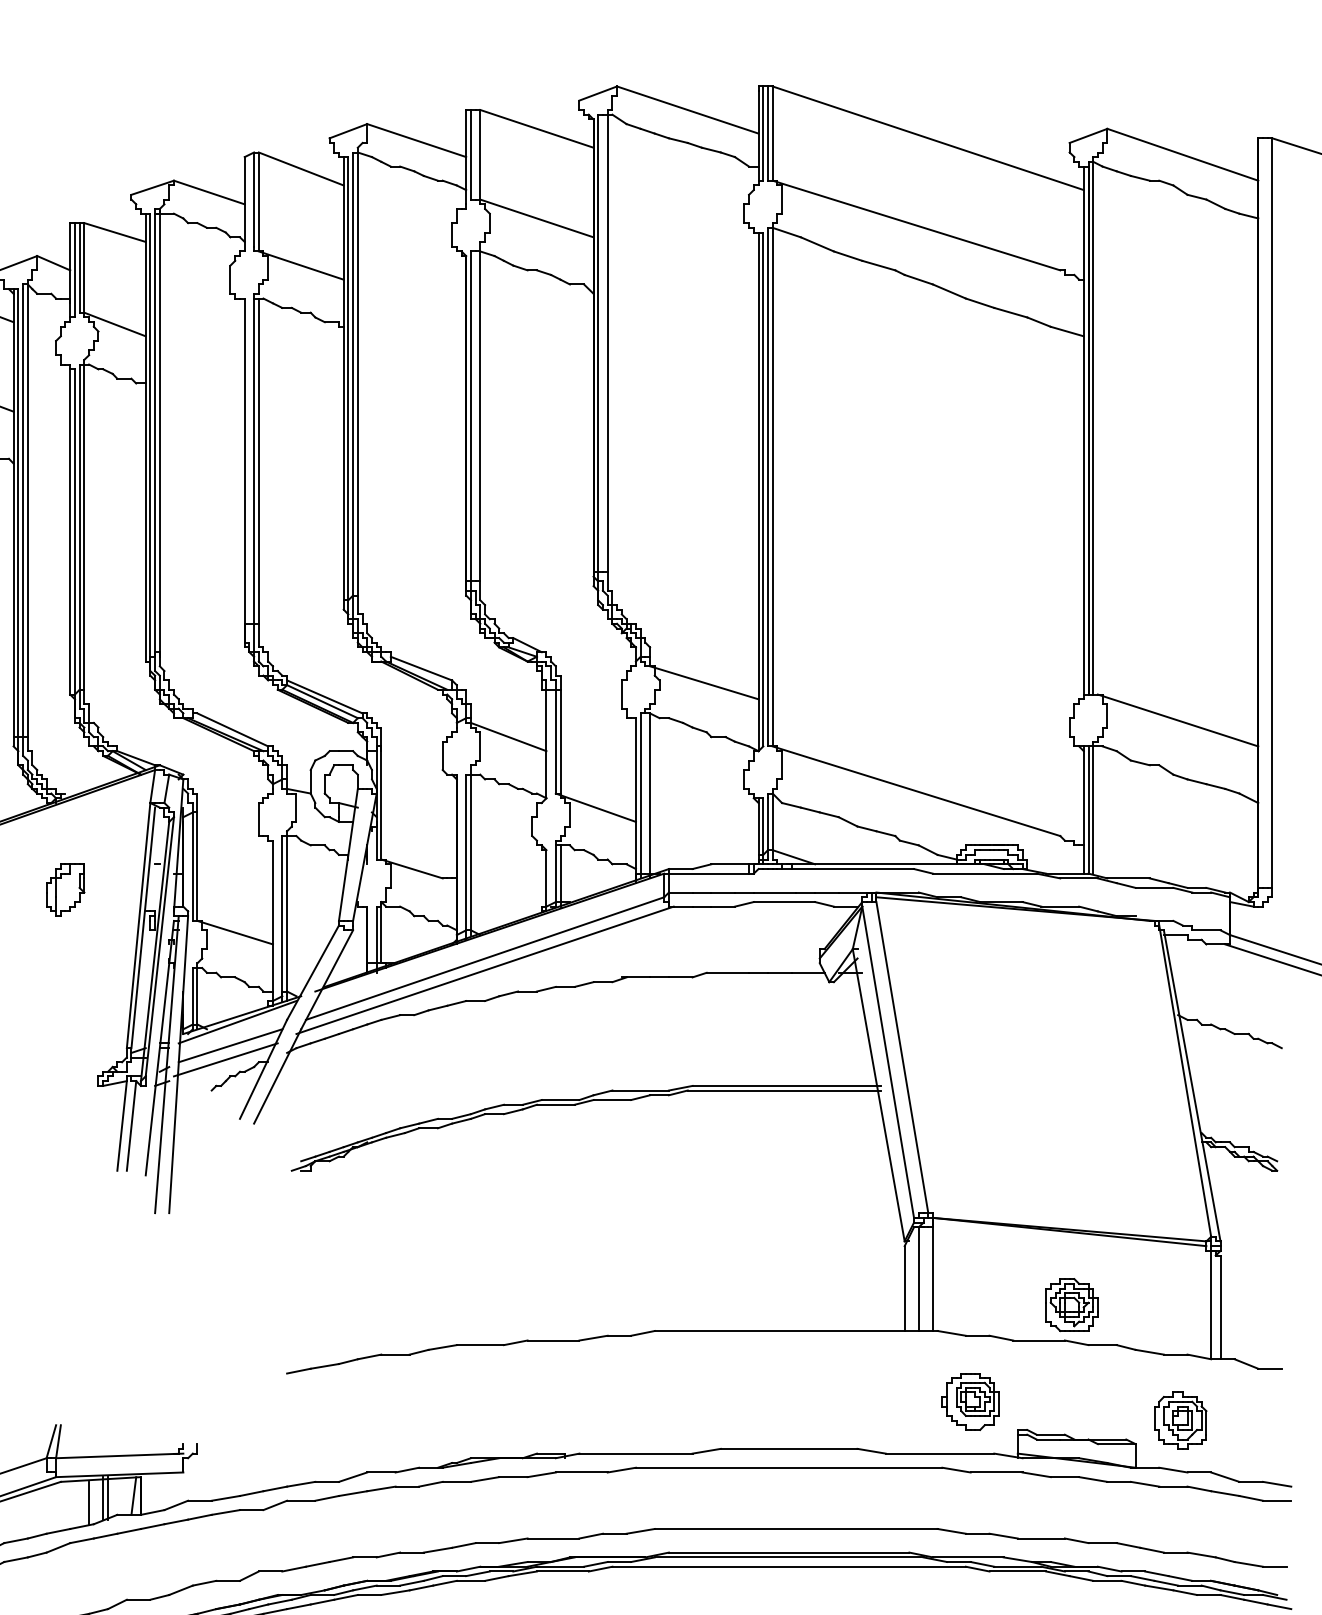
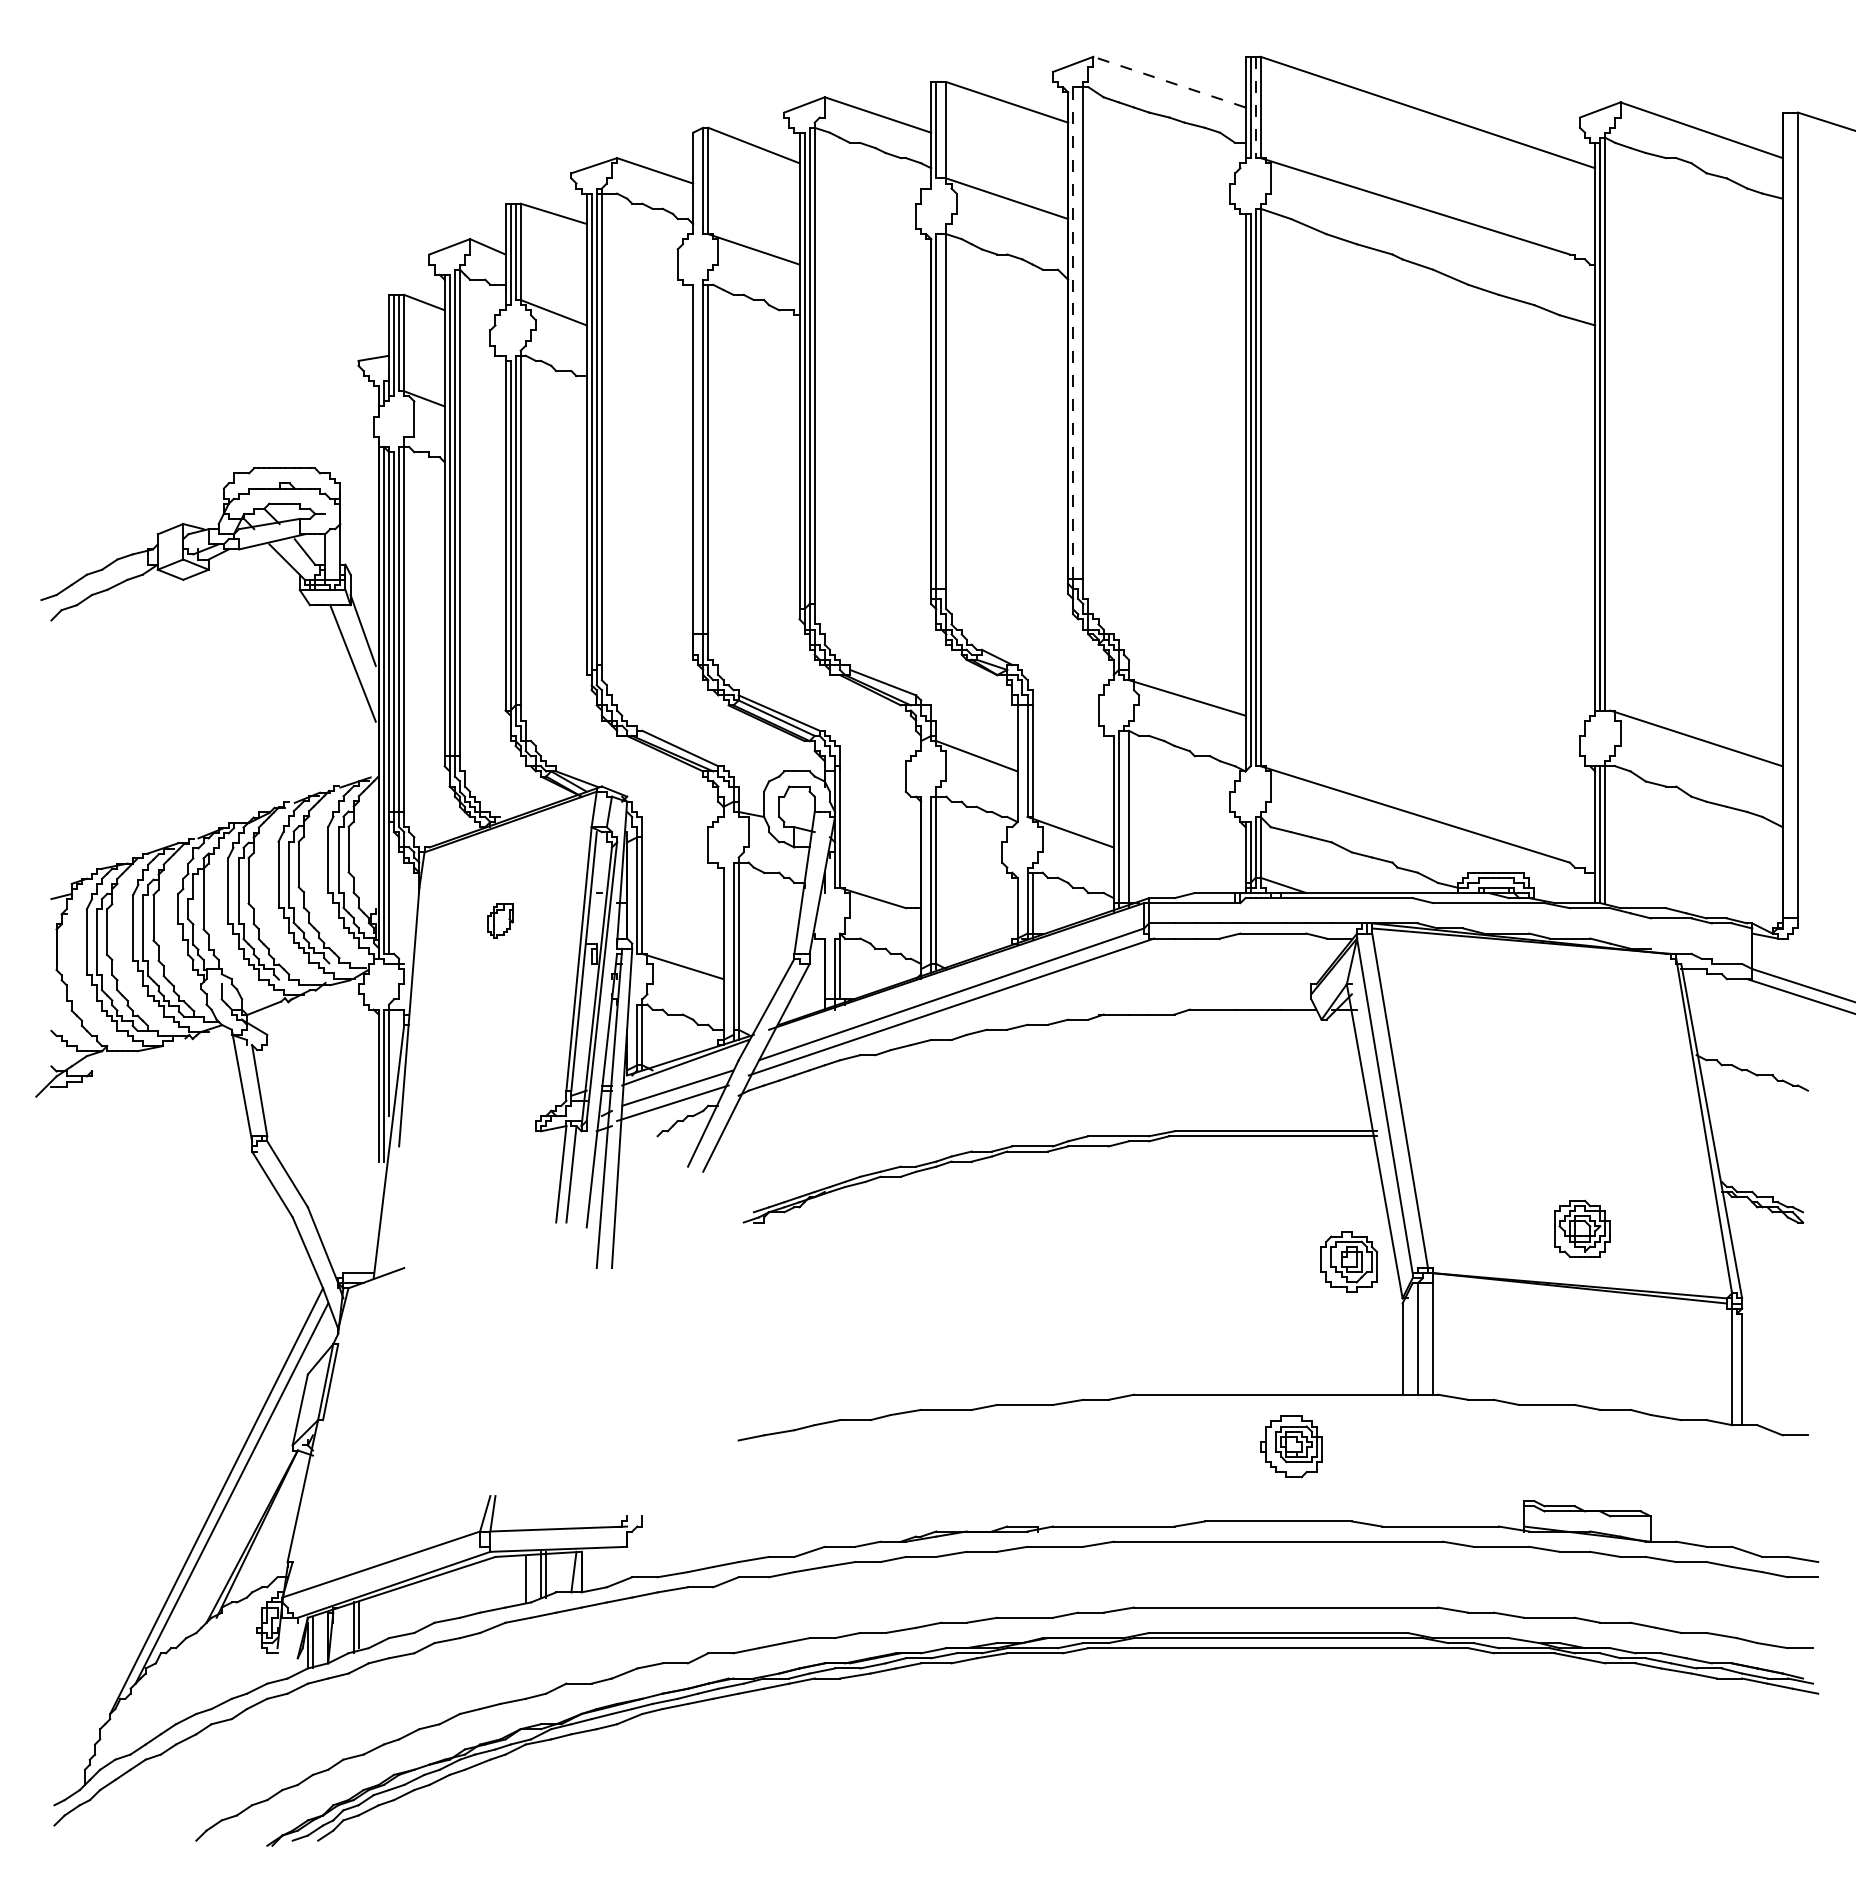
line: (686, 110) -> (1168, 82), solid -> dashed
line: (767, 133) -> (1255, 107), solid -> dashed
line: (598, 343) -> (1073, 333), solid -> dashed
part: (65, 889) -> (500, 920), size x0.6
part: (1072, 1304) -> (1582, 1228), moved
part: (970, 1401) -> (1291, 1446), moved
part: (1179, 1420) -> (1348, 1261), moved

